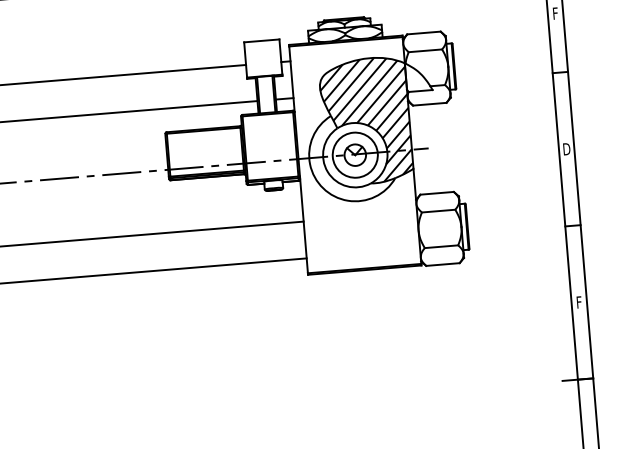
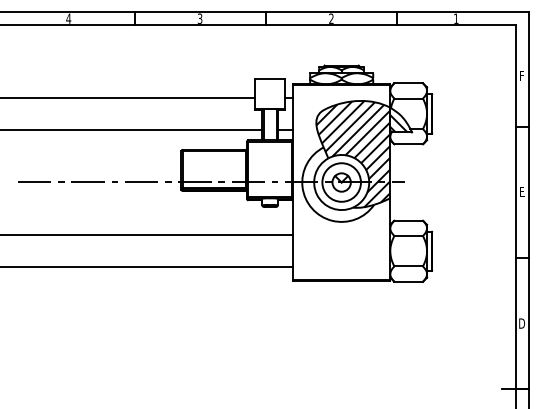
hatch: (415, 80) -> (398, 123), added
text: (567, 149) -> (522, 192), D -> E
text: (579, 302) -> (522, 323), F -> D

